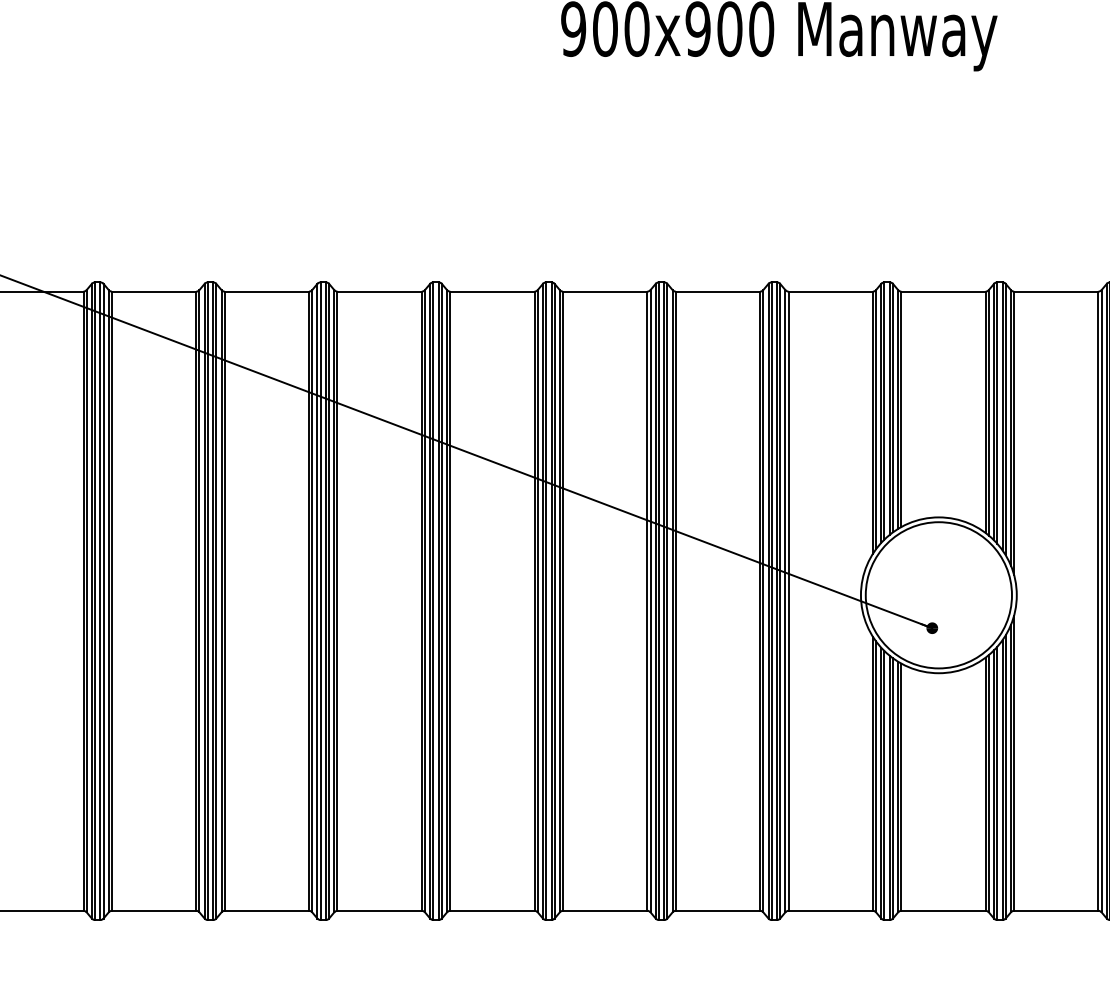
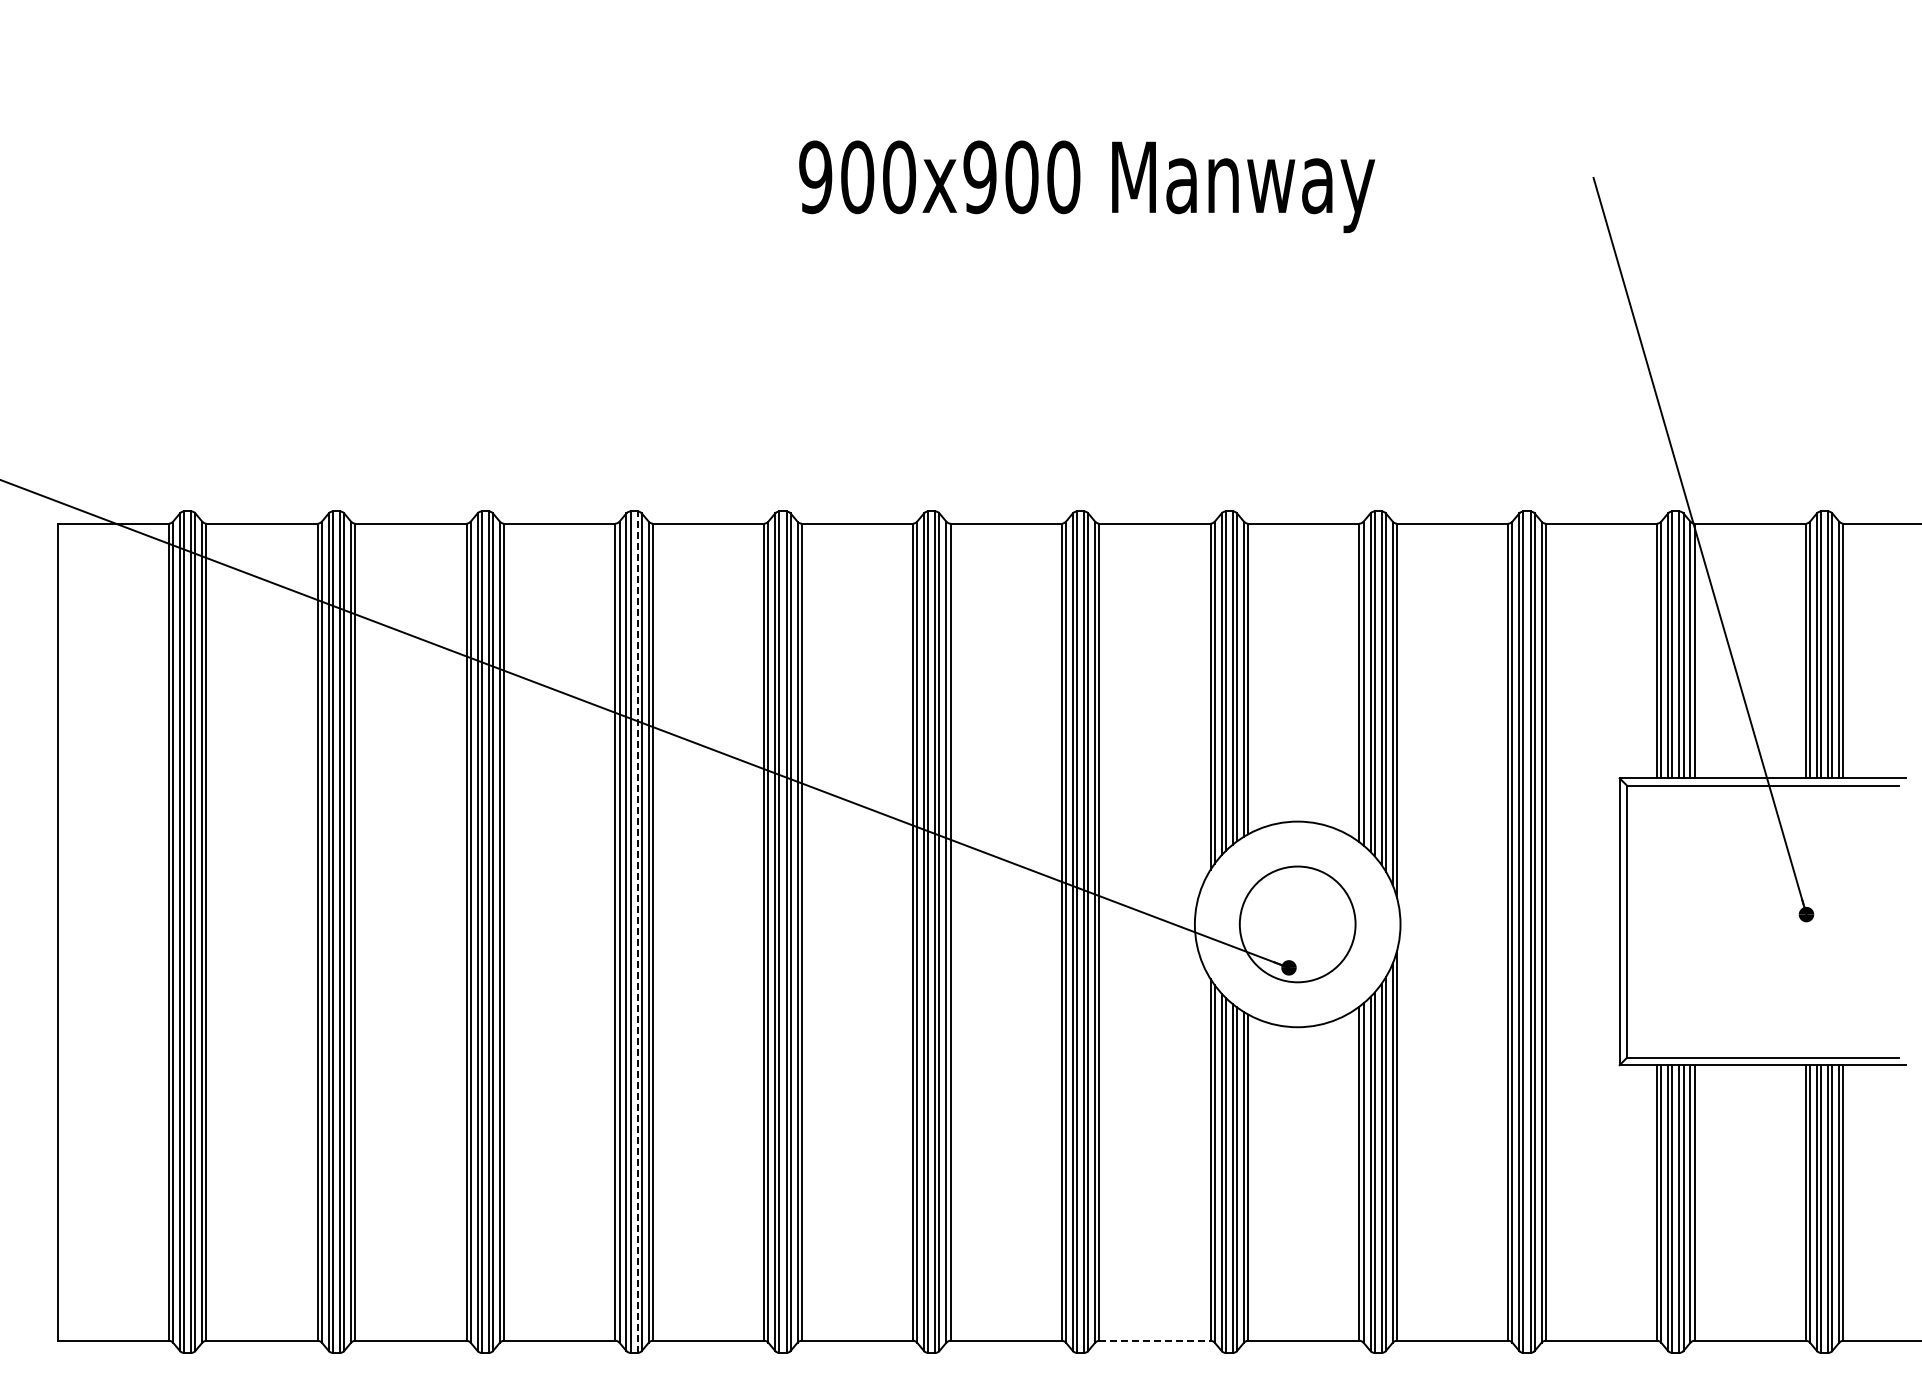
circle: (938, 594) -> (1297, 923), size x0.6
line: (438, 601) -> (637, 932), solid -> dashed
line: (830, 910) -> (1154, 1340), solid -> dashed

